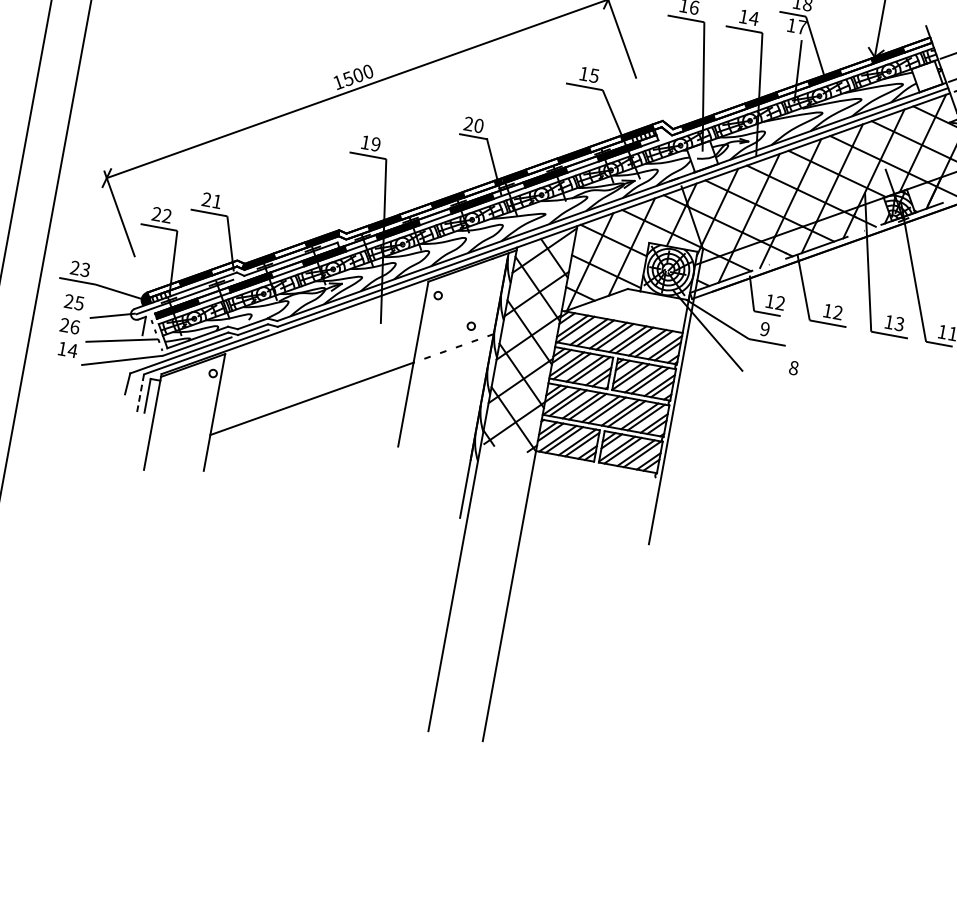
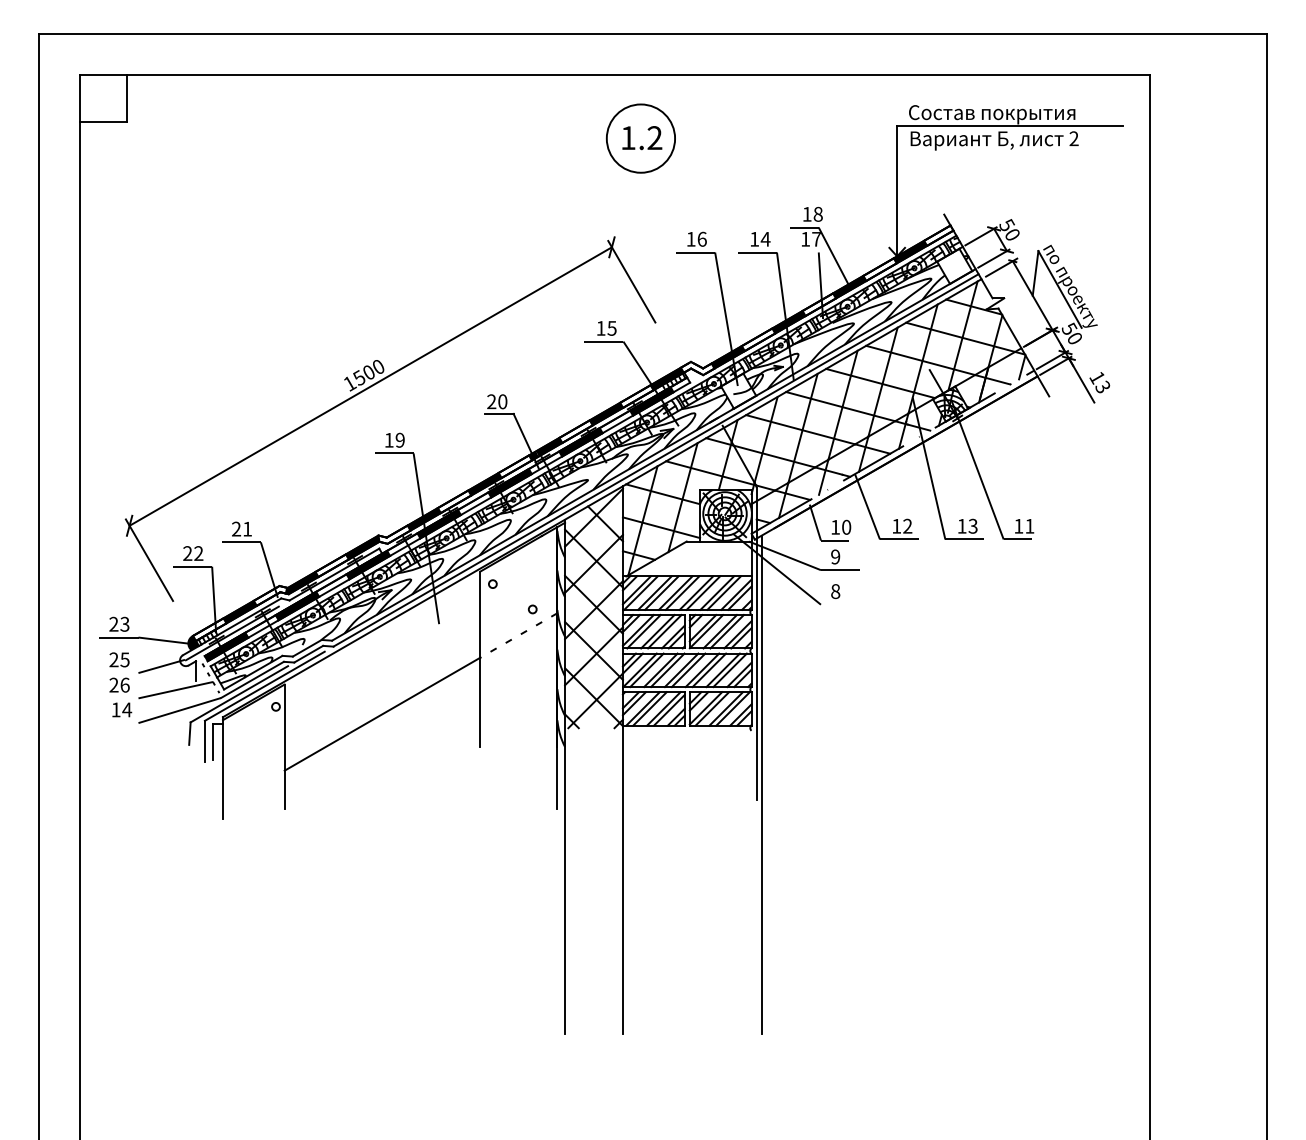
text: (780, 303) -> (846, 527), 12 -> 10
text: (793, 368) -> (835, 591), moved
line: (140, 393) -> (204, 741), dashed -> solid
line: (656, 530) -> (761, 784), added

